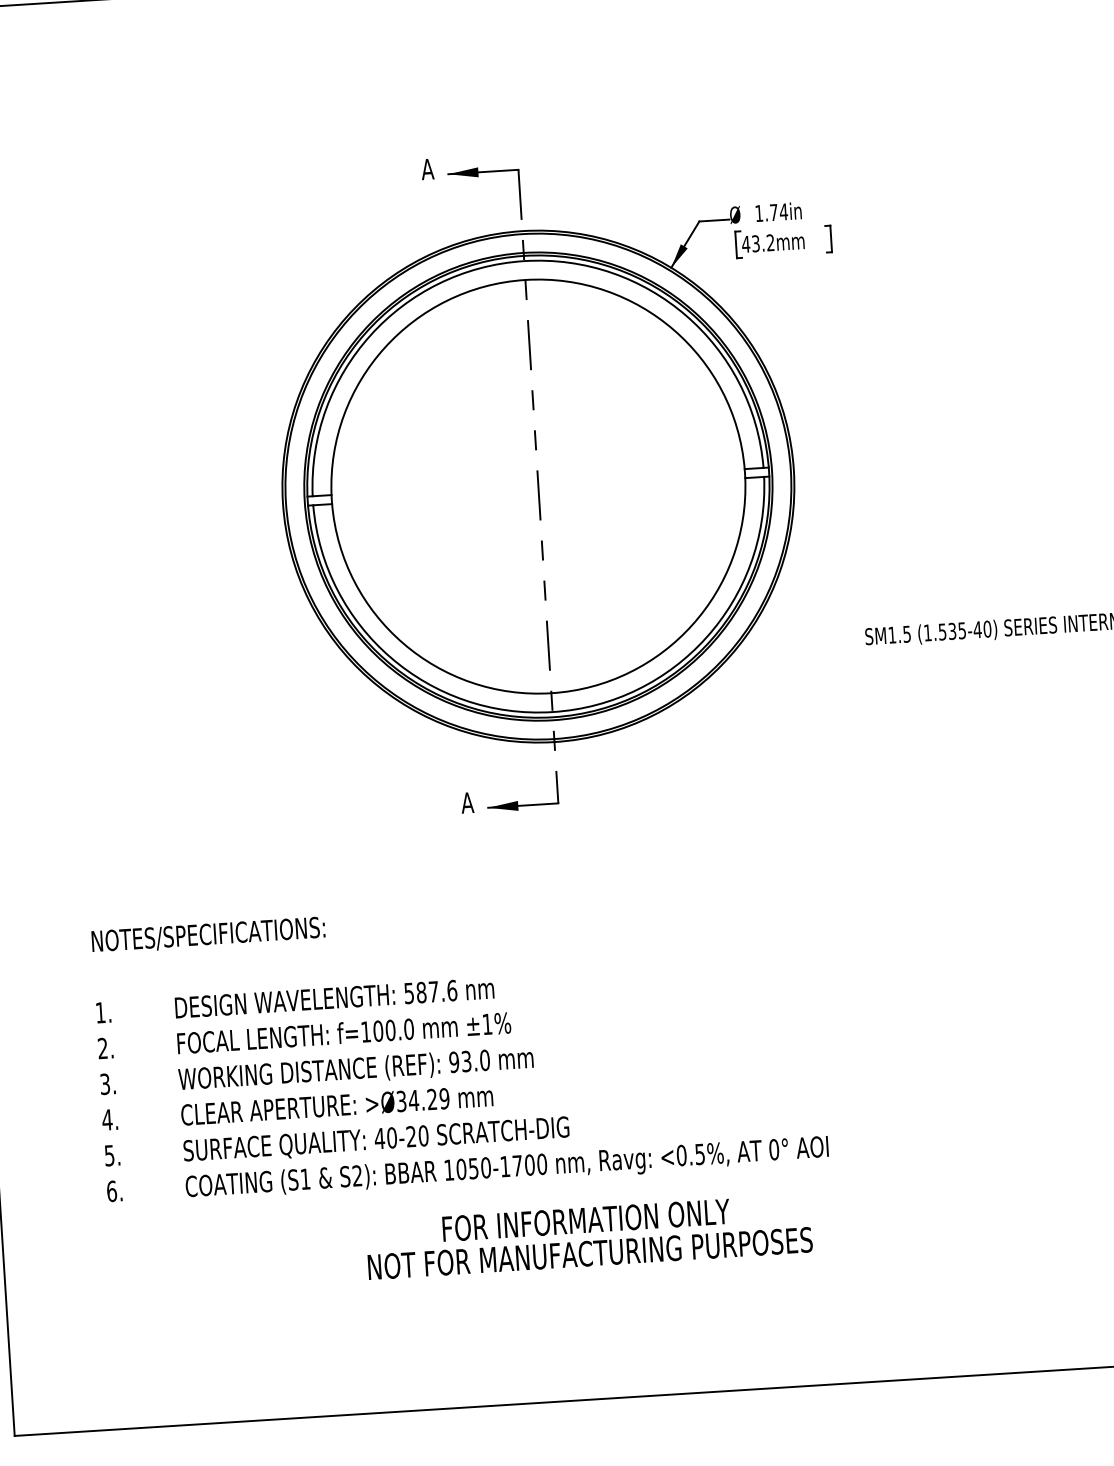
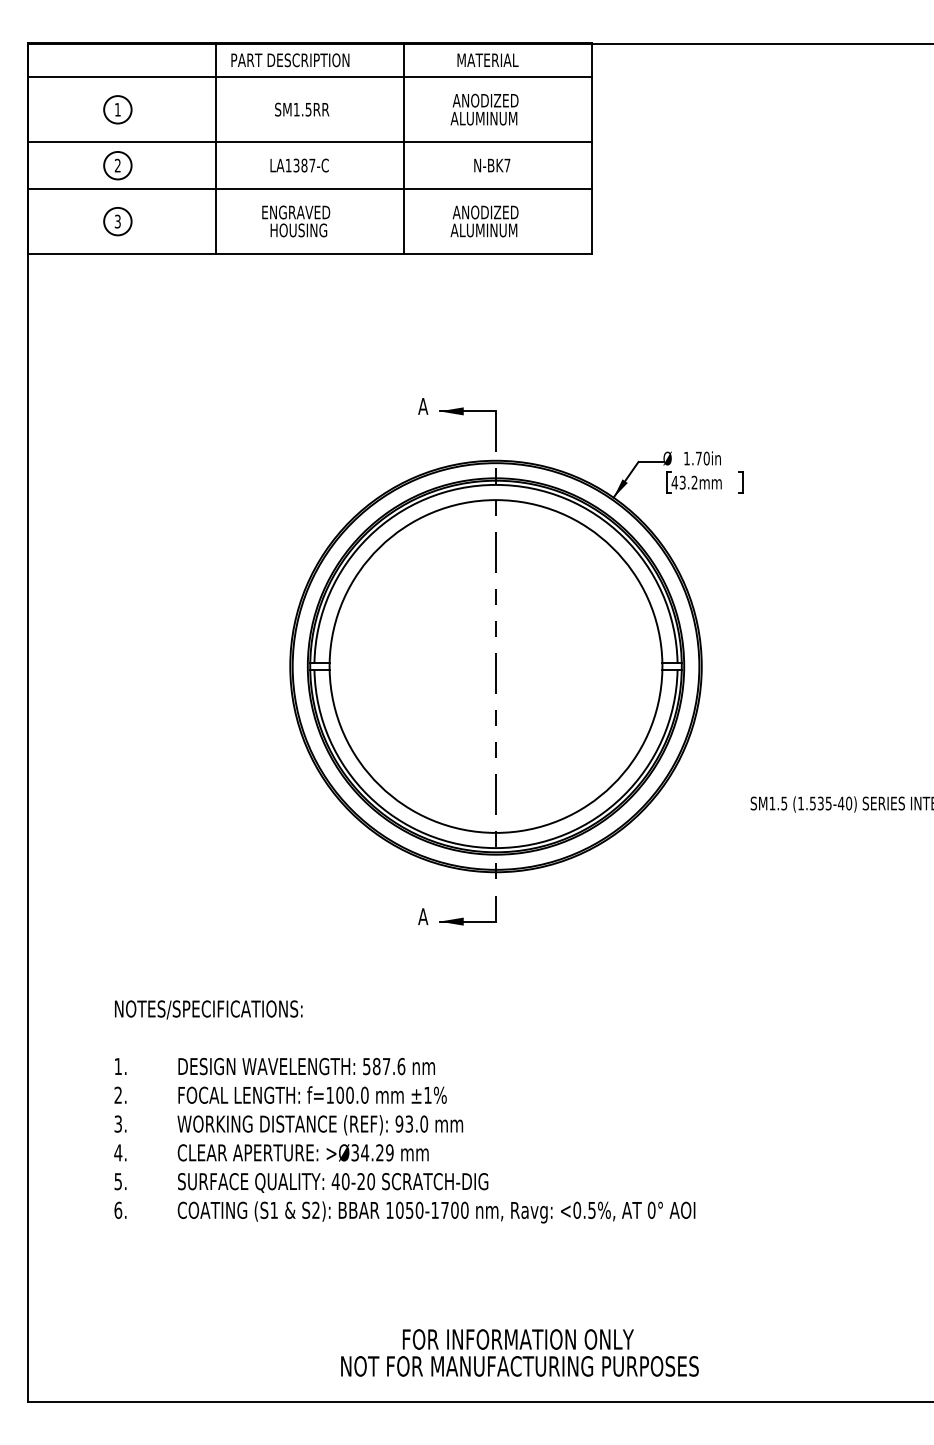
text: (783, 211) -> (706, 458), 1.74in -> 1.70in
text: (588, 1236) -> (519, 1352), moved

